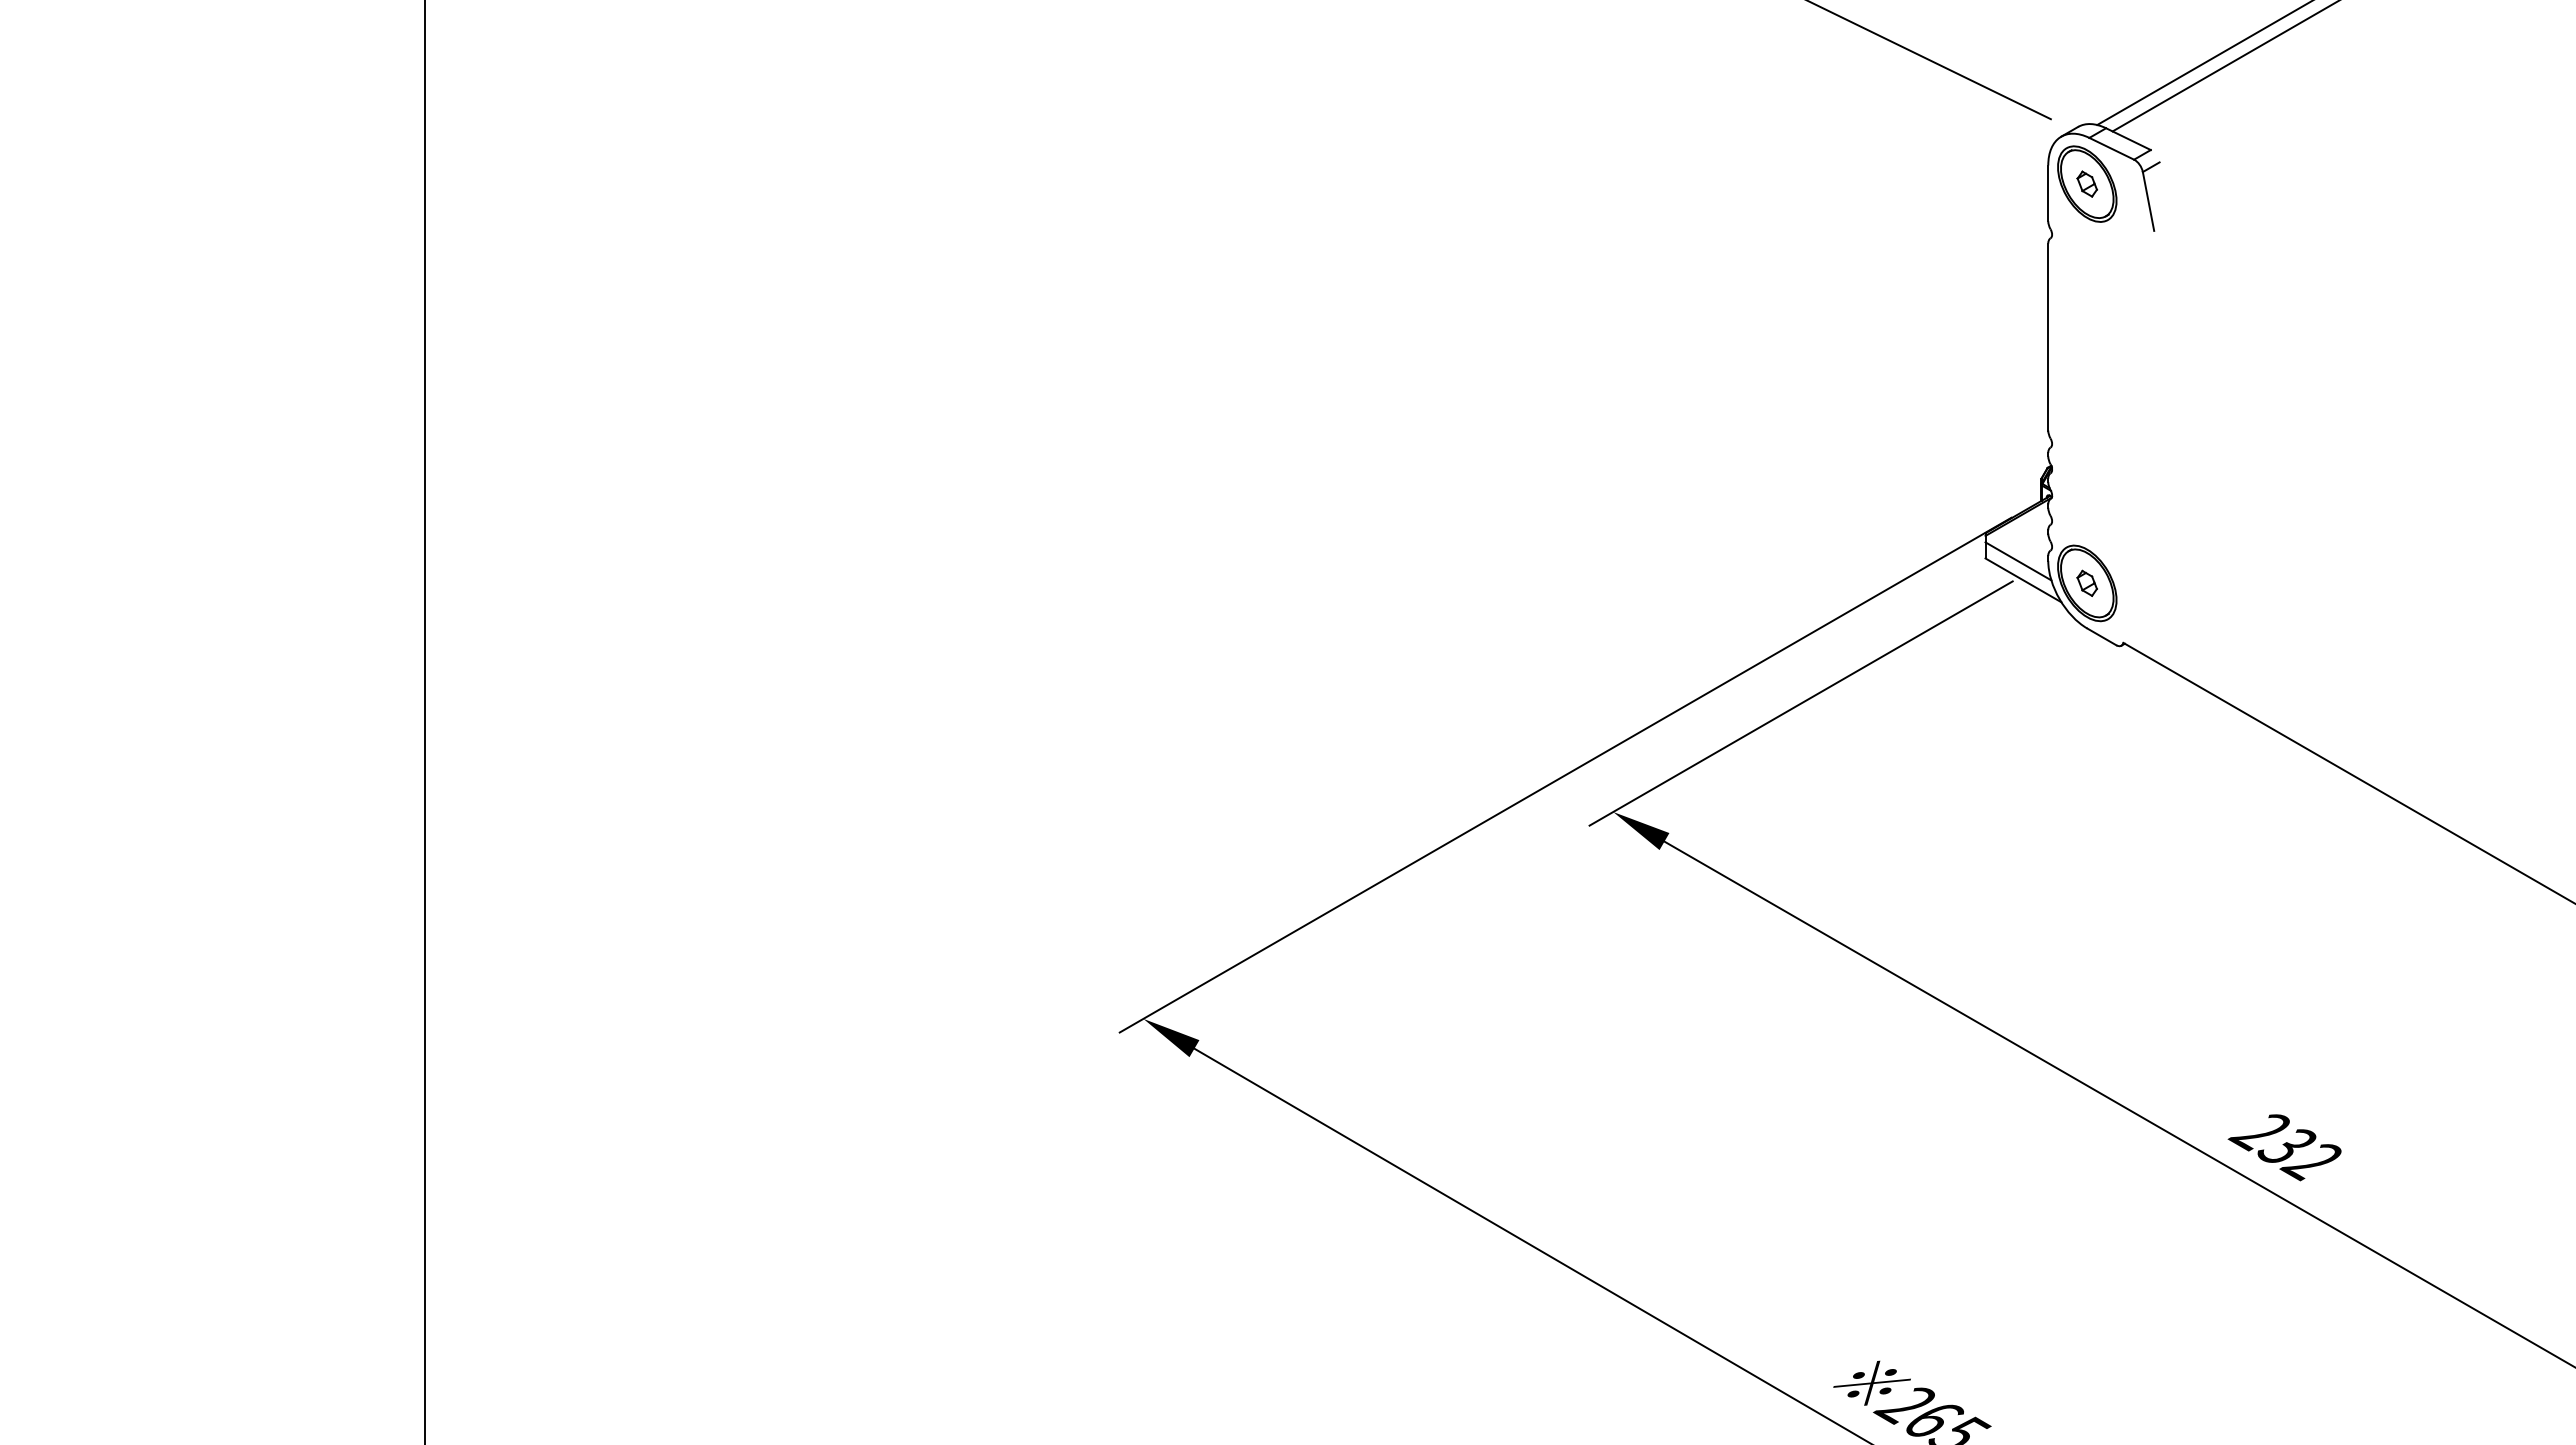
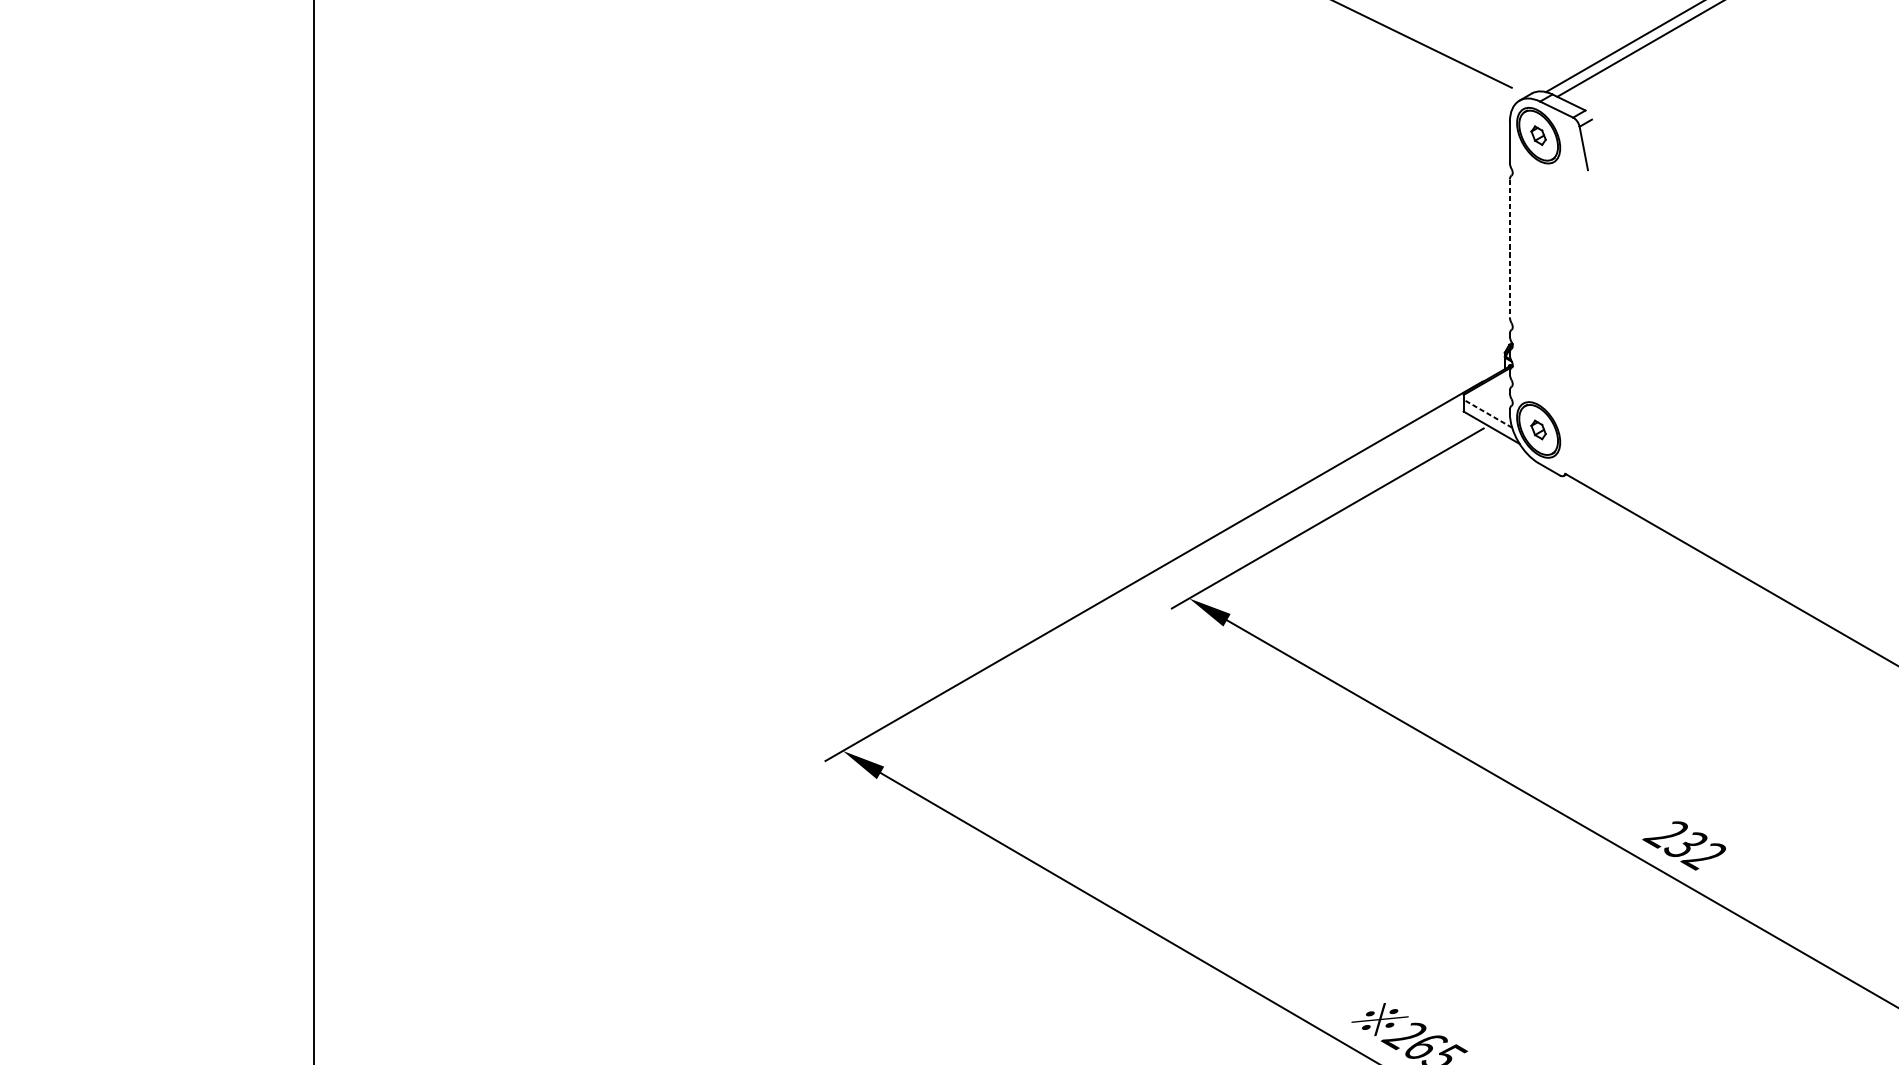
line: (2048, 337) -> (1510, 248), solid -> dashed
line: (2018, 561) -> (1487, 413), solid -> dashed

